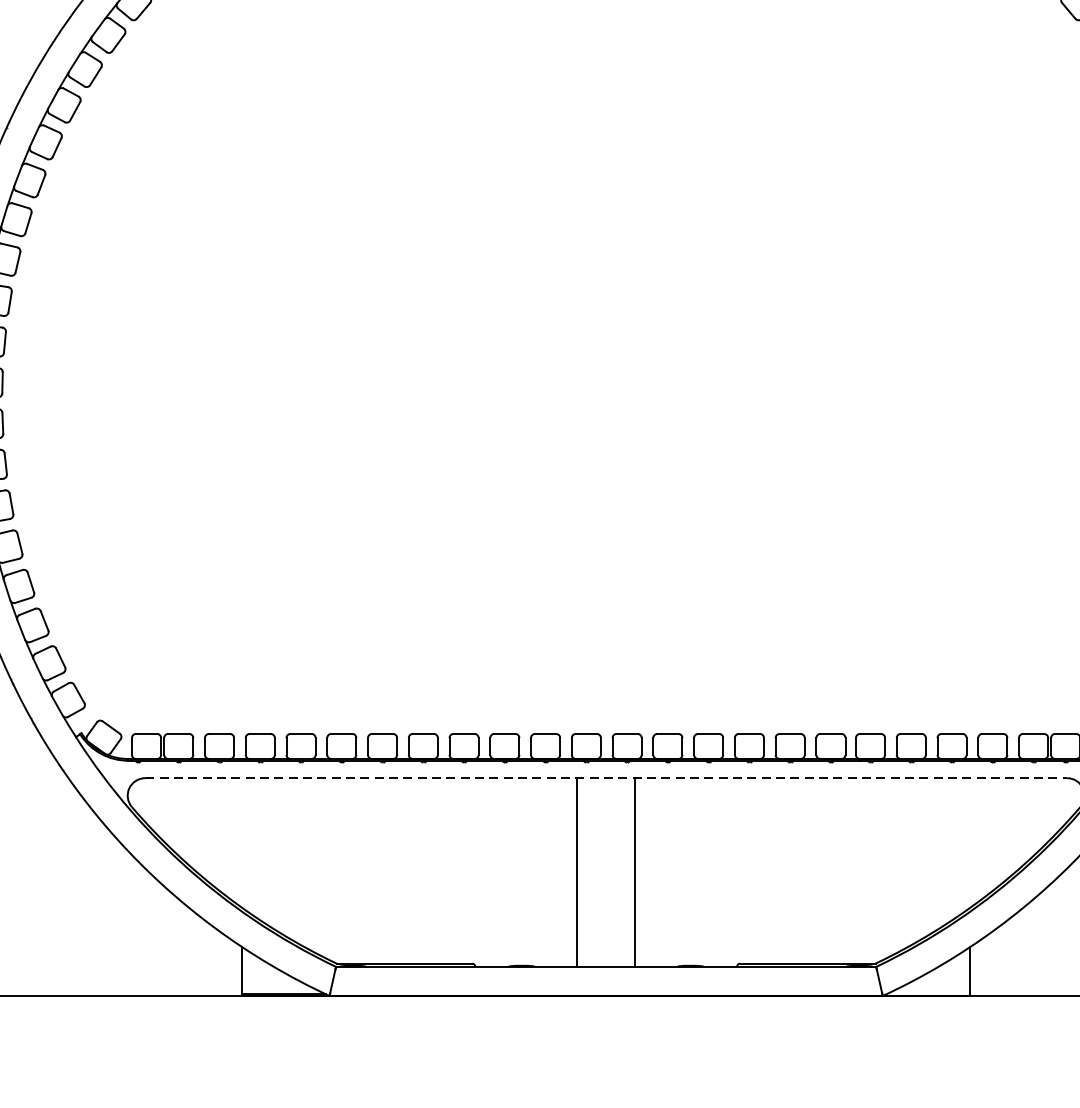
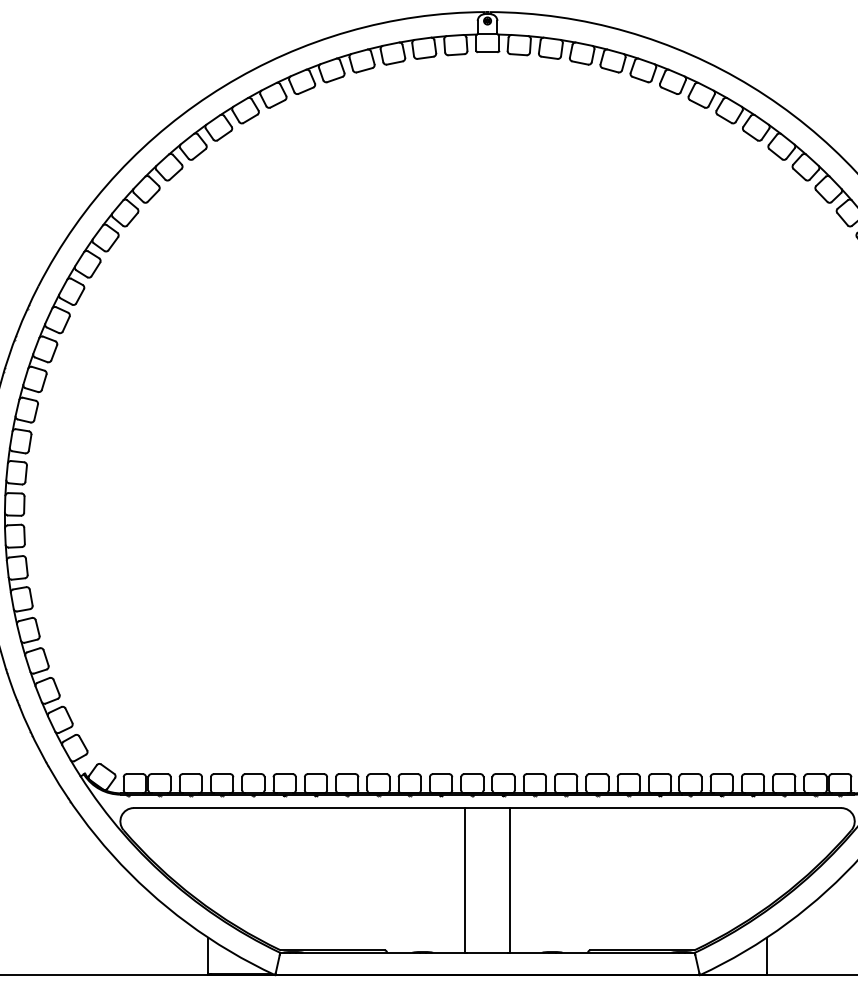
line: (606, 778) -> (487, 808), dashed -> solid

